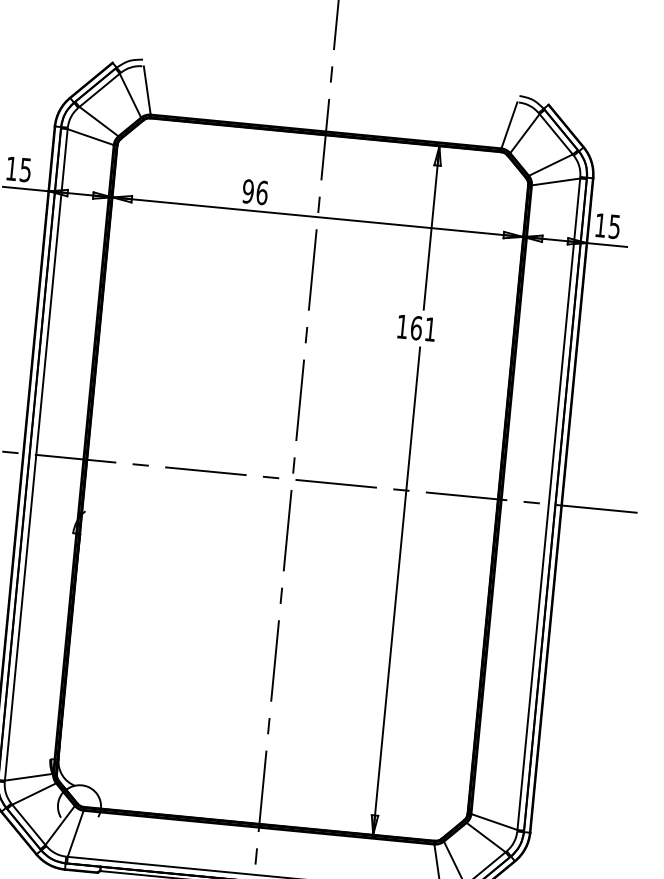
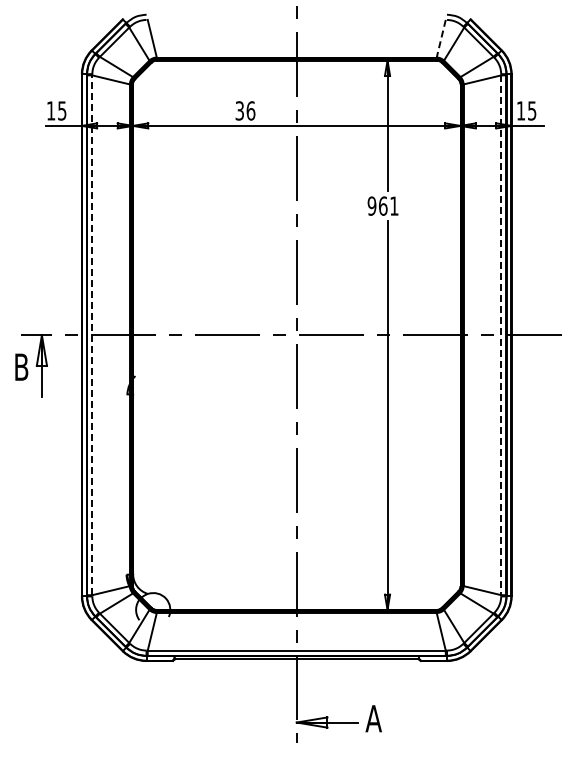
line: (509, 126) -> (441, 39), solid -> dashed
text: (247, 190) -> (239, 110), 96 -> 36
text: (401, 325) -> (371, 205), 161 -> 961
line: (36, 455) -> (92, 335), solid -> dashed
line: (549, 504) -> (501, 335), solid -> dashed

